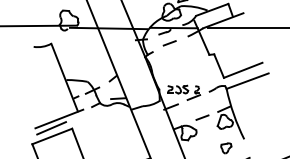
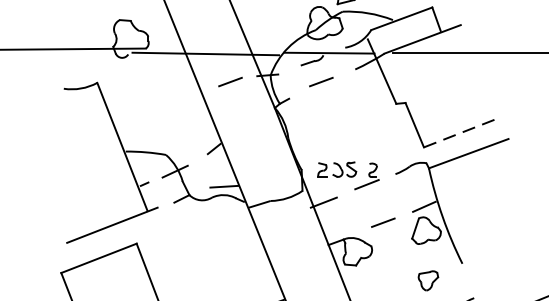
line: (121, 43) -> (230, 82), added
line: (243, 70) -> (460, 133), solid -> dashed
line: (51, 128) -> (97, 243), removed

